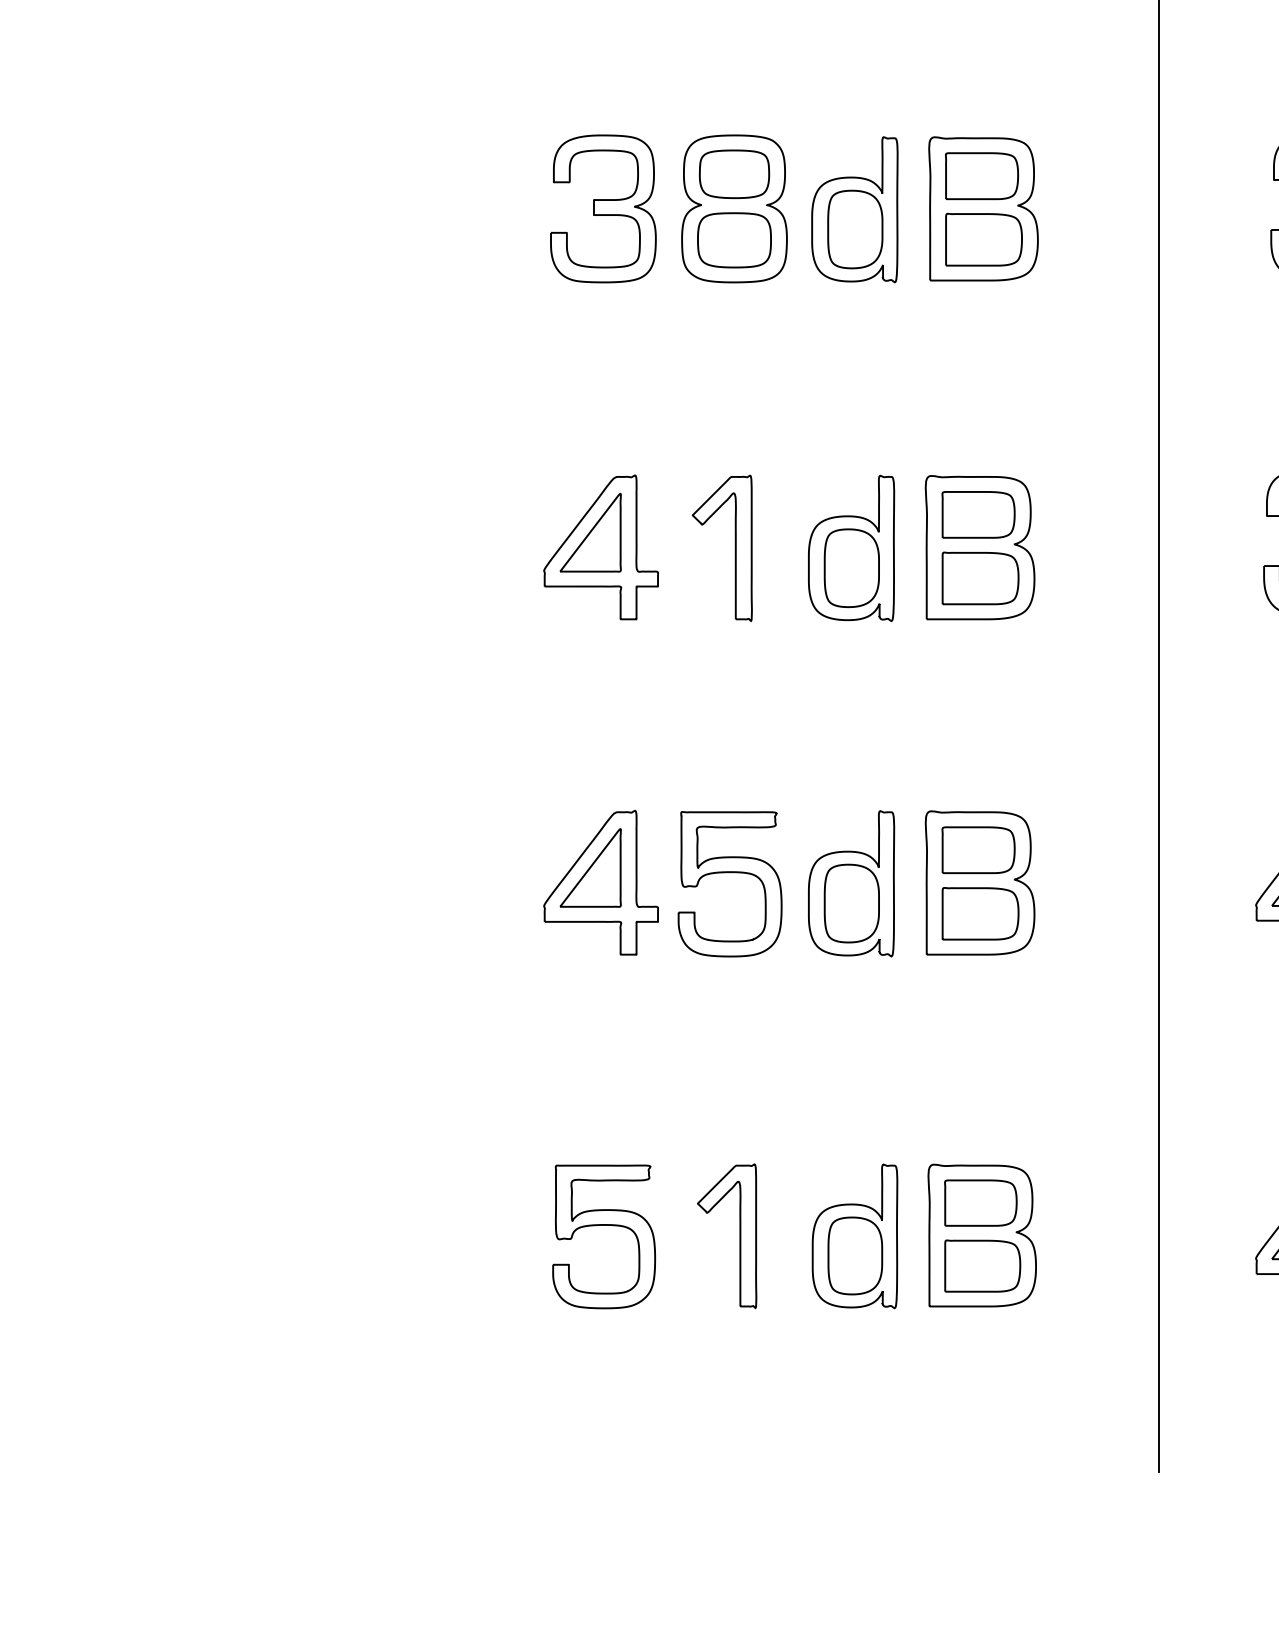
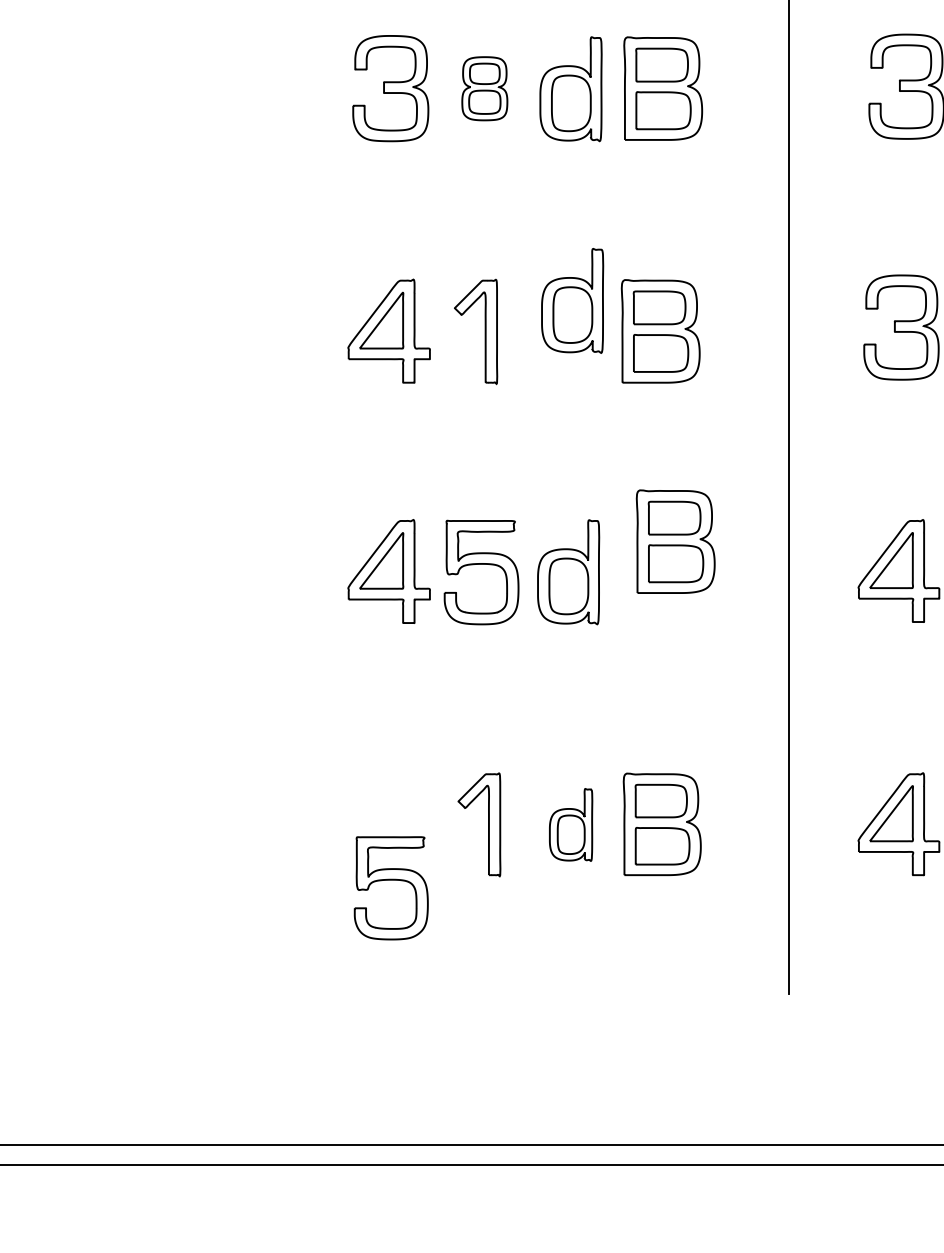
part: (734, 208) -> (484, 88), size x0.6
part: (851, 547) -> (572, 300), moved
part: (979, 882) -> (675, 541), moved
part: (602, 1226) -> (390, 880), moved
part: (854, 1235) -> (570, 824), size x0.7

